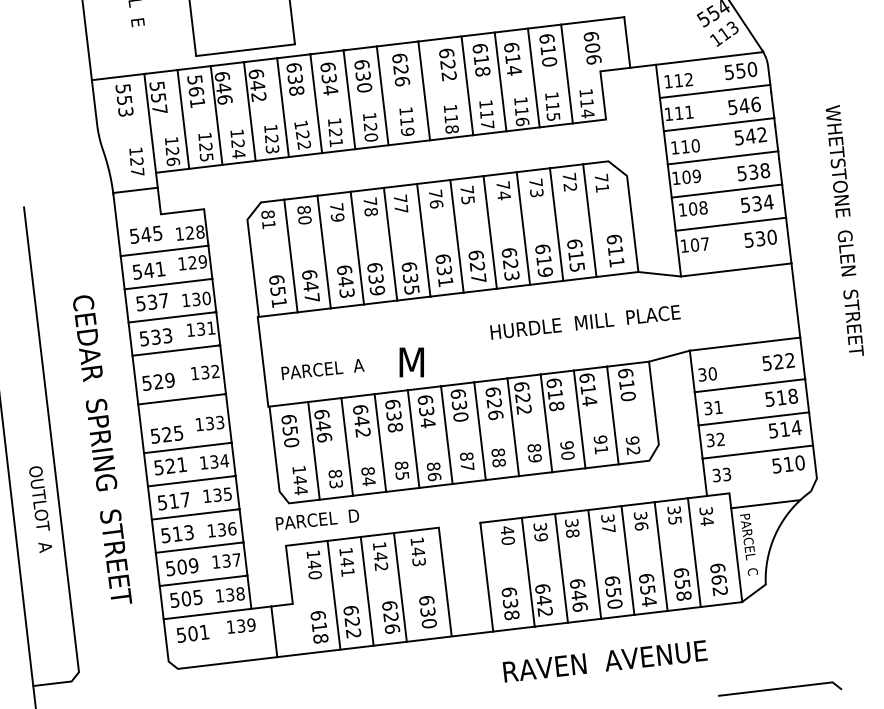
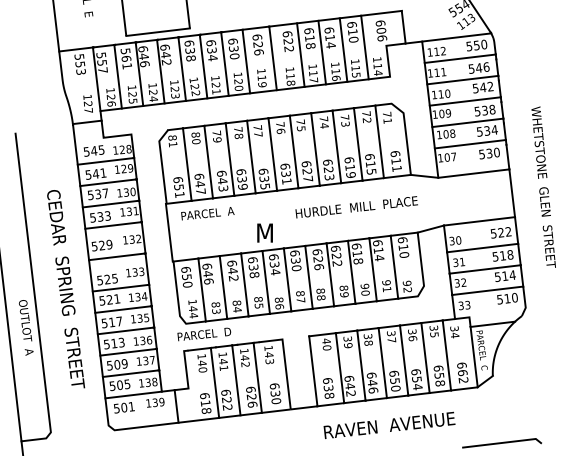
text: (844, 229) -> (543, 186), moved
text: (584, 322) -> (356, 207), moved
text: (322, 369) -> (207, 213), moved

